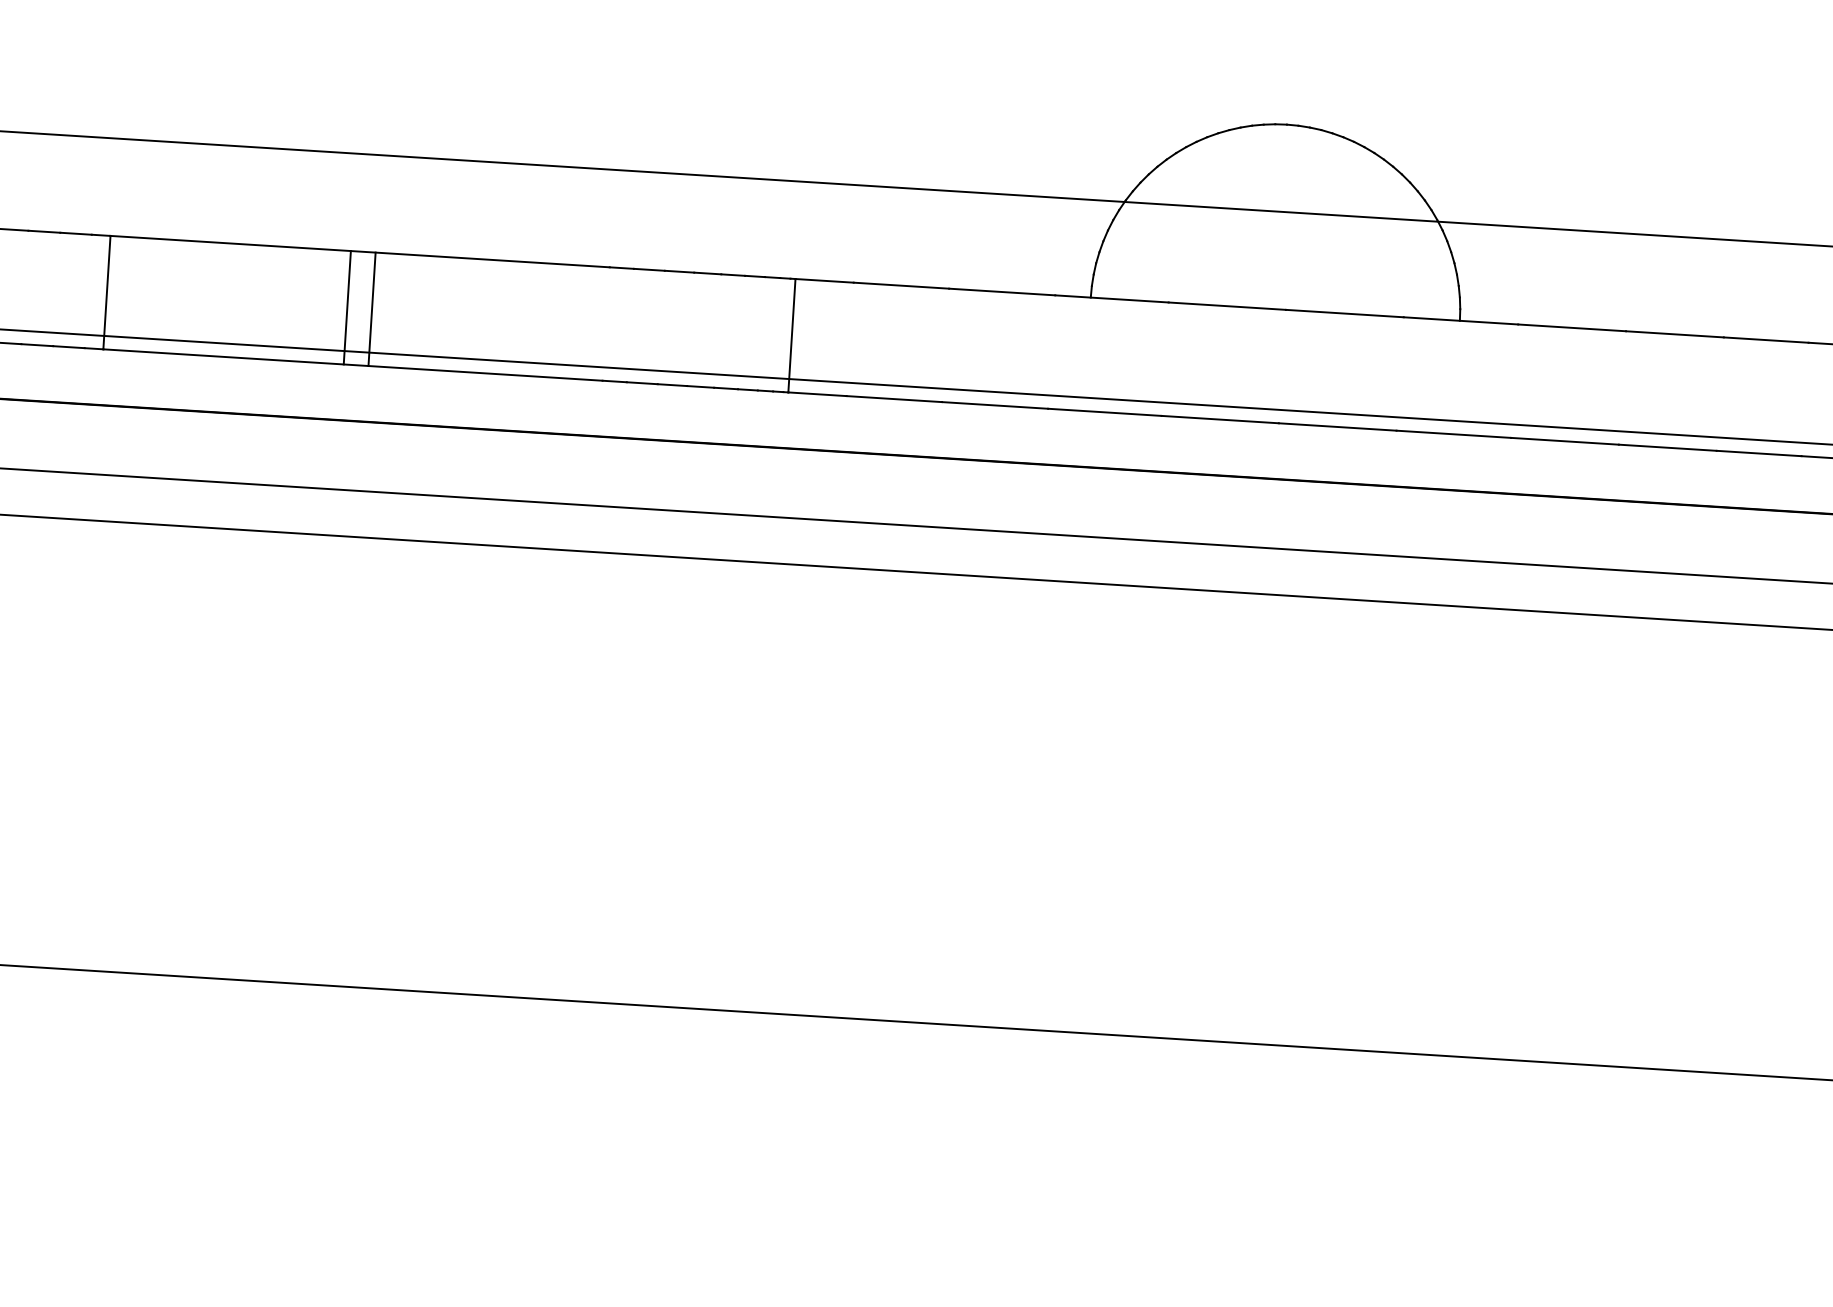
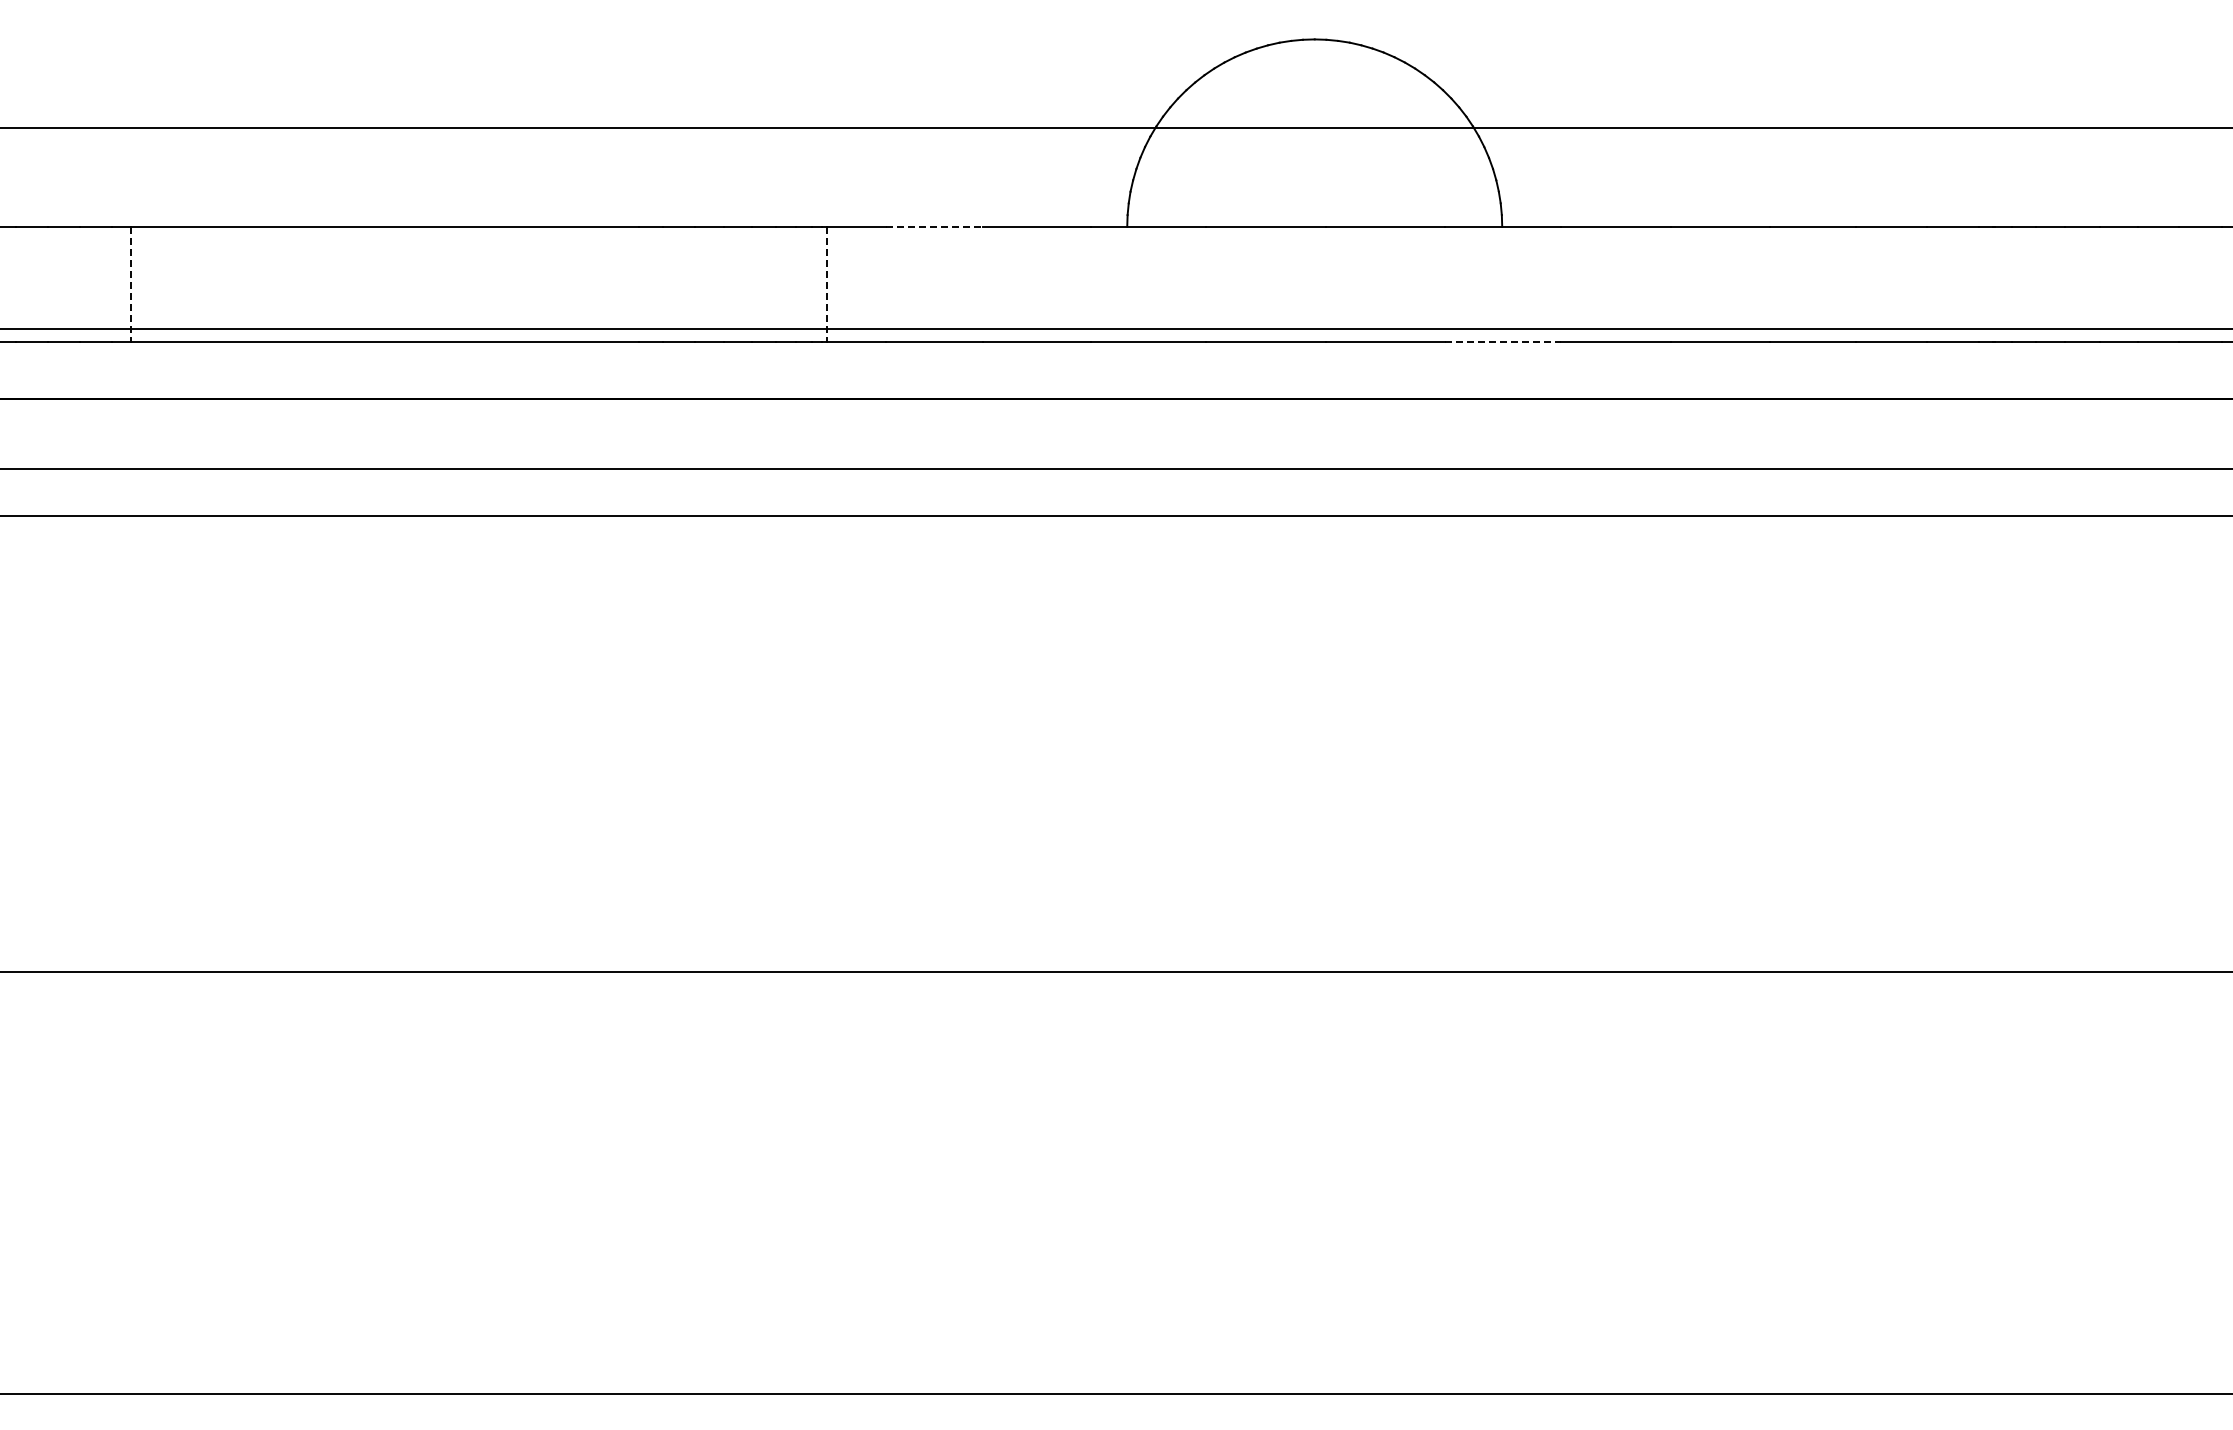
line: (902, 285) -> (935, 226), solid -> dashed
line: (107, 292) -> (131, 284), solid -> dashed
line: (347, 307) -> (375, 284), removed
line: (371, 309) -> (400, 284), removed
line: (792, 335) -> (827, 284), solid -> dashed
line: (1453, 434) -> (1503, 342), solid -> dashed

